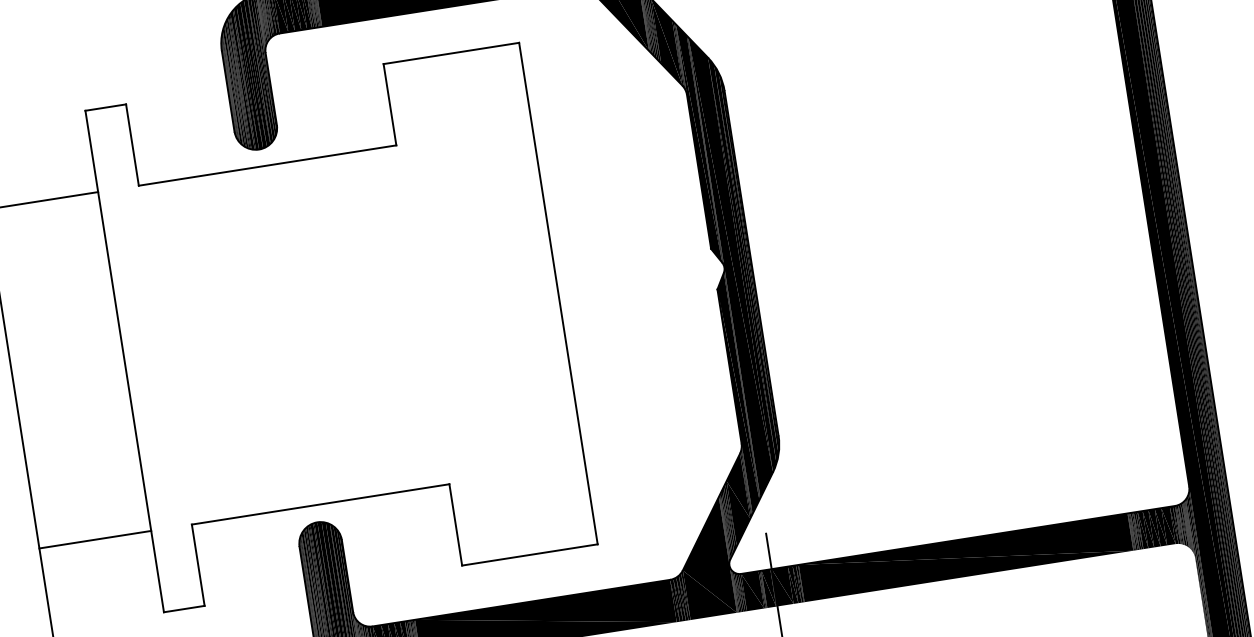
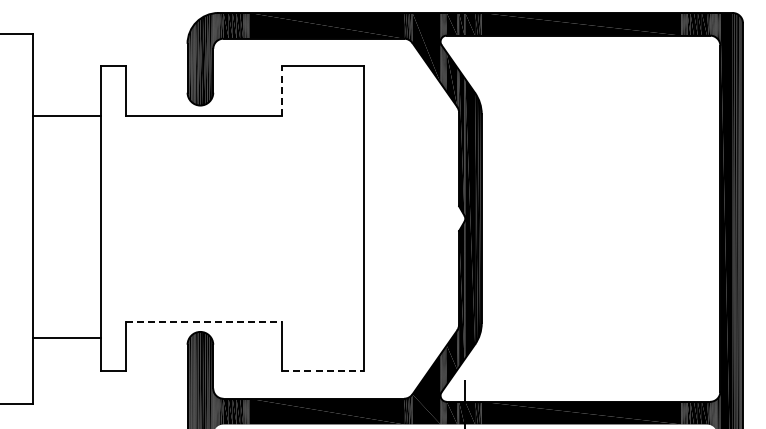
line: (390, 105) -> (282, 91), solid -> dashed
line: (321, 504) -> (204, 321), solid -> dashed
line: (95, 539) -> (67, 337), moved
line: (530, 554) -> (323, 370), solid -> dashed

